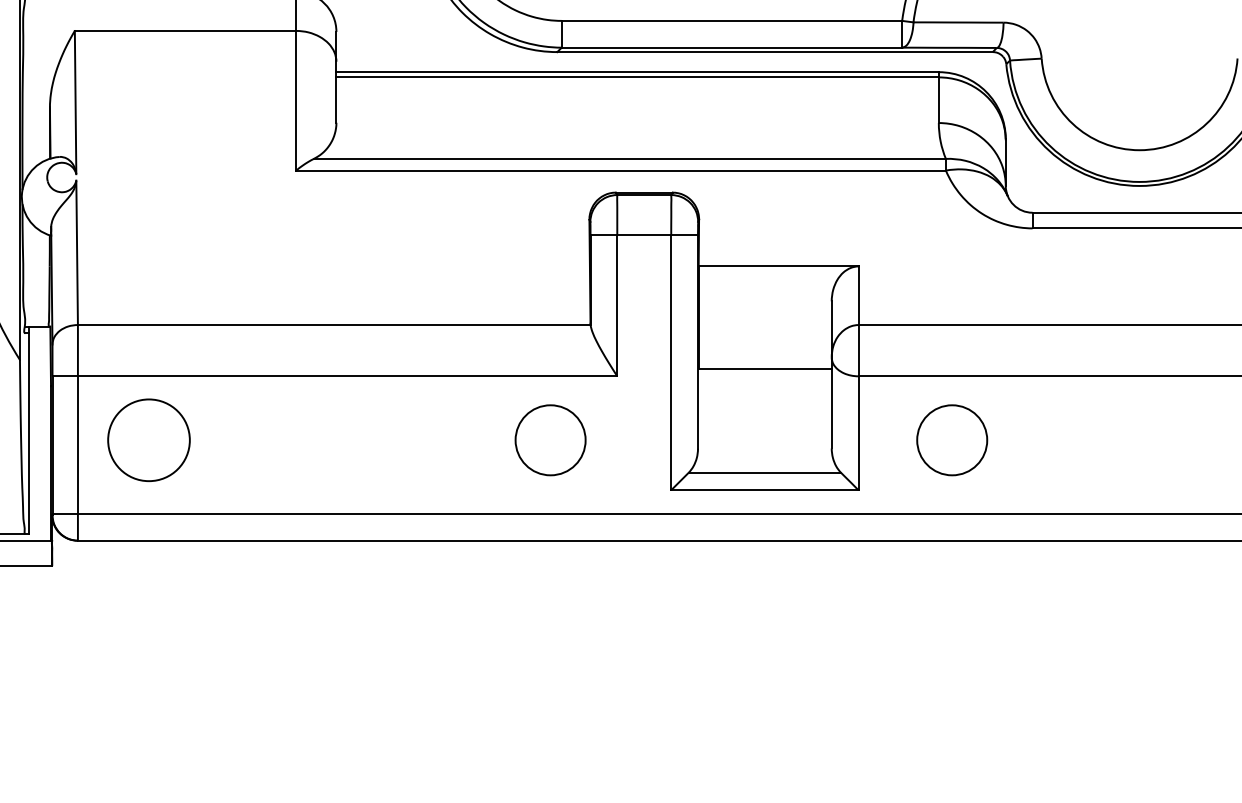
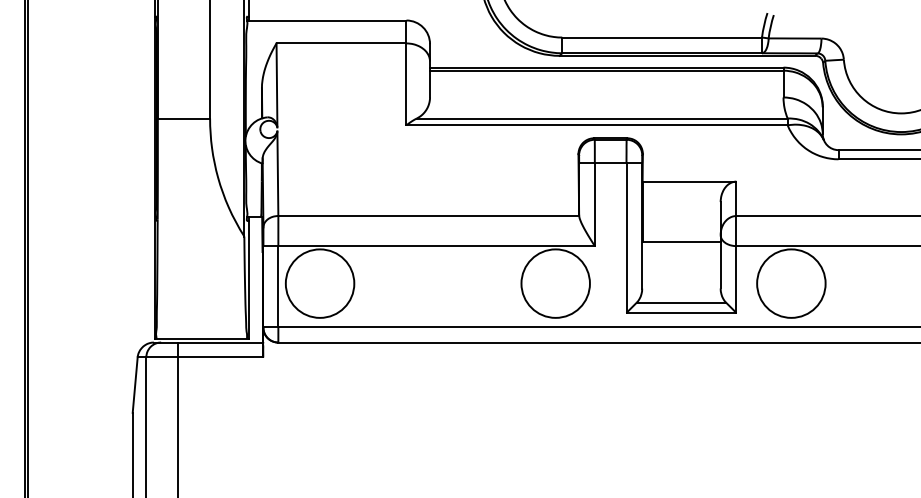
circle: (148, 440) -> (319, 283), size x1.43
circle: (550, 440) -> (555, 283), size x1.67
circle: (952, 440) -> (791, 283), size x1.67

